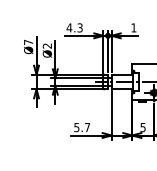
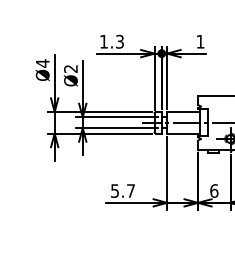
text: (69, 27) -> (104, 41), 4.3 -> 1.3
text: (28, 42) -> (42, 63), Ø7 -> Ø4
text: (142, 127) -> (213, 190), 5 -> 6

